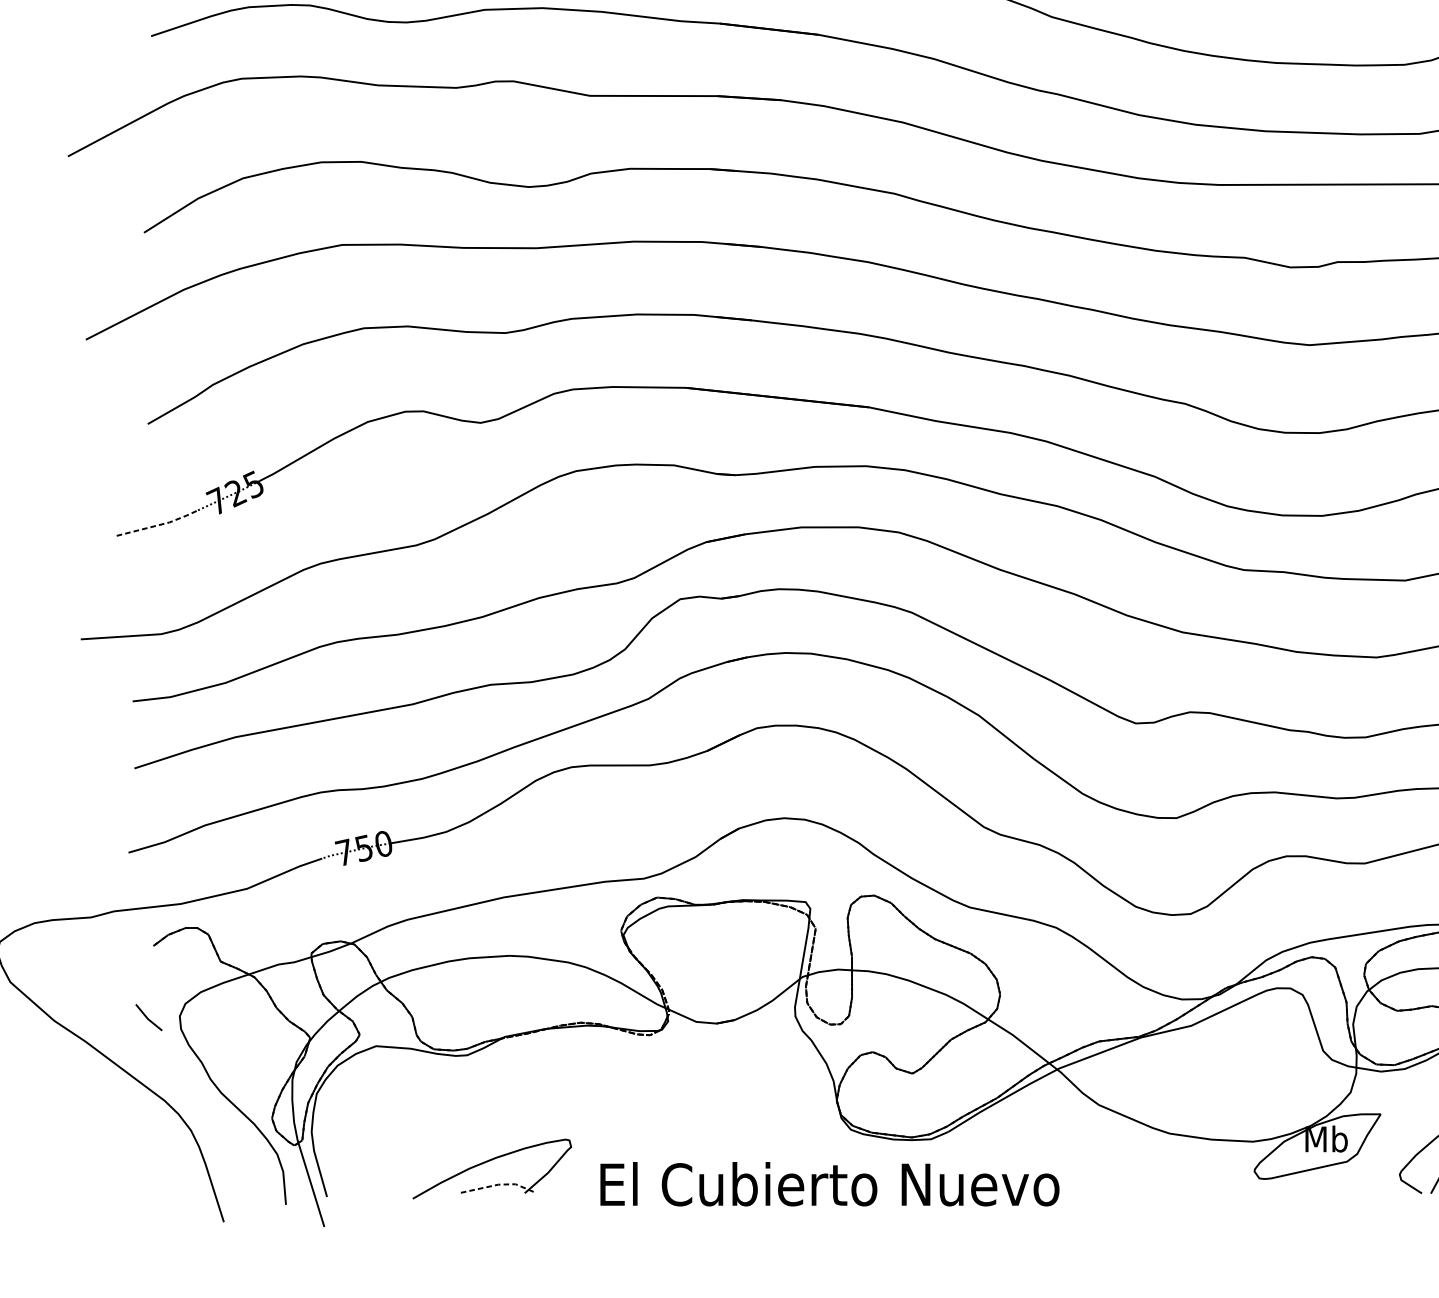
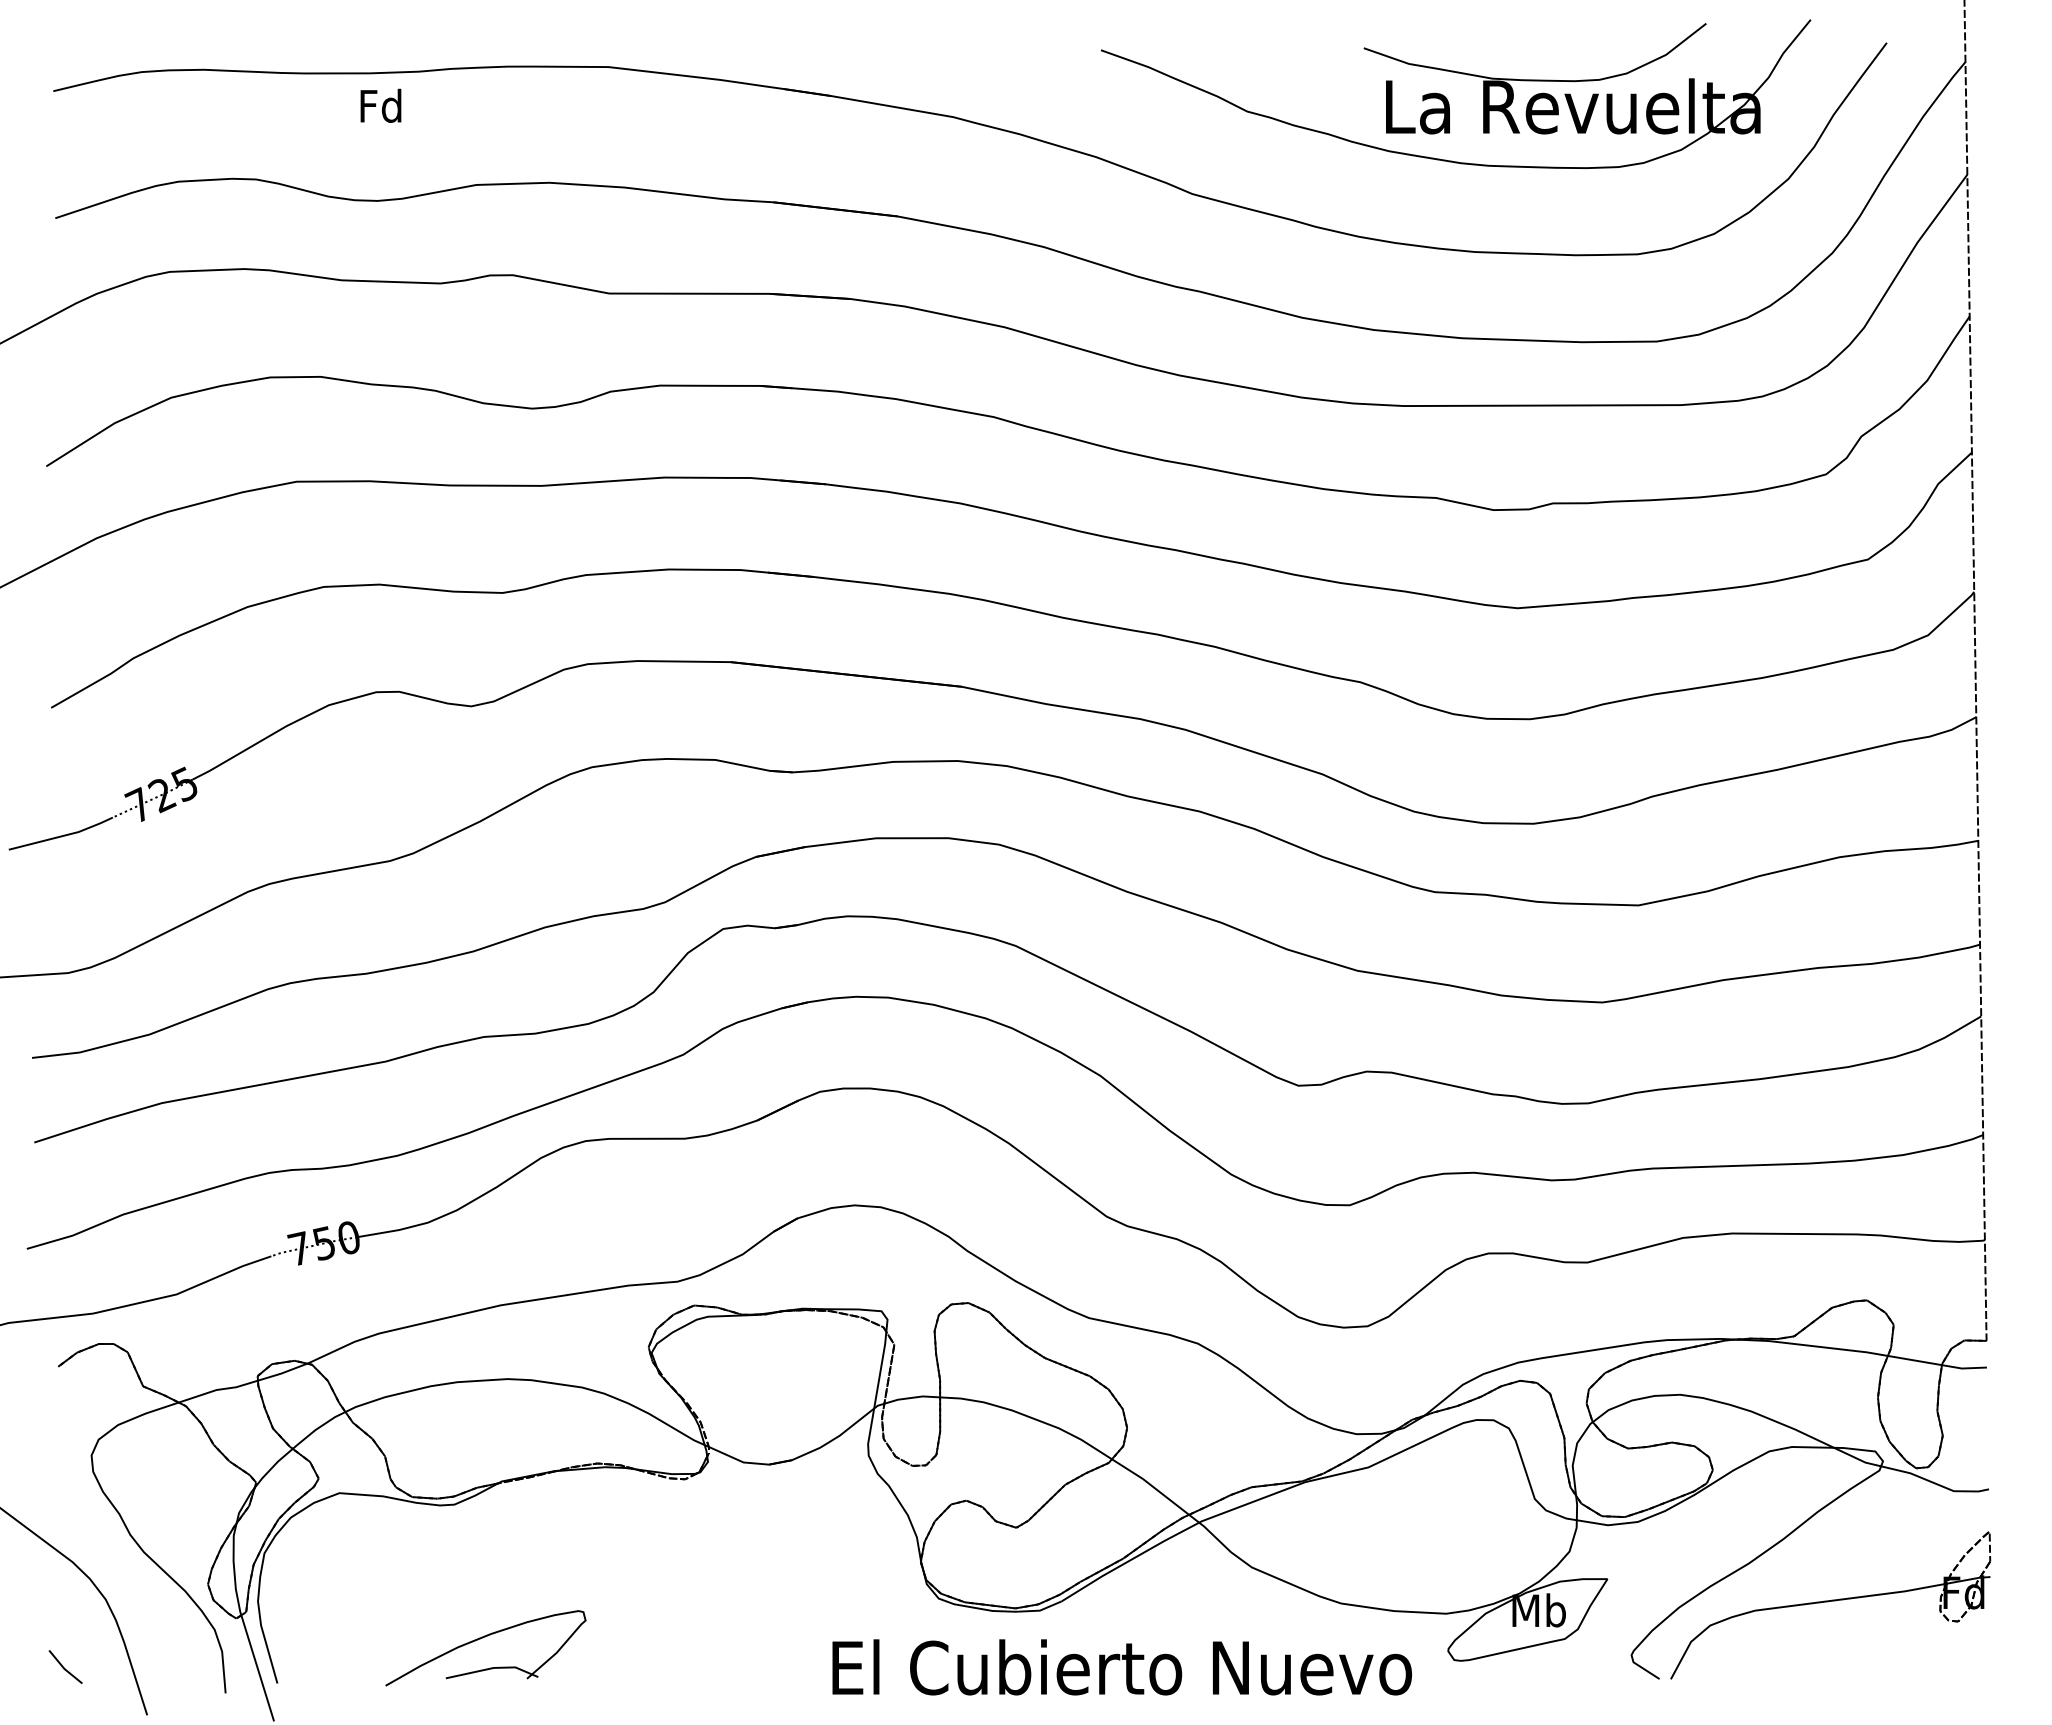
line: (156, 525) -> (62, 836), dashed -> solid
line: (148, 1017) -> (64, 1667), moved
line: (498, 1184) -> (493, 1667), dashed -> solid
text: (829, 1184) -> (1121, 1667), moved

